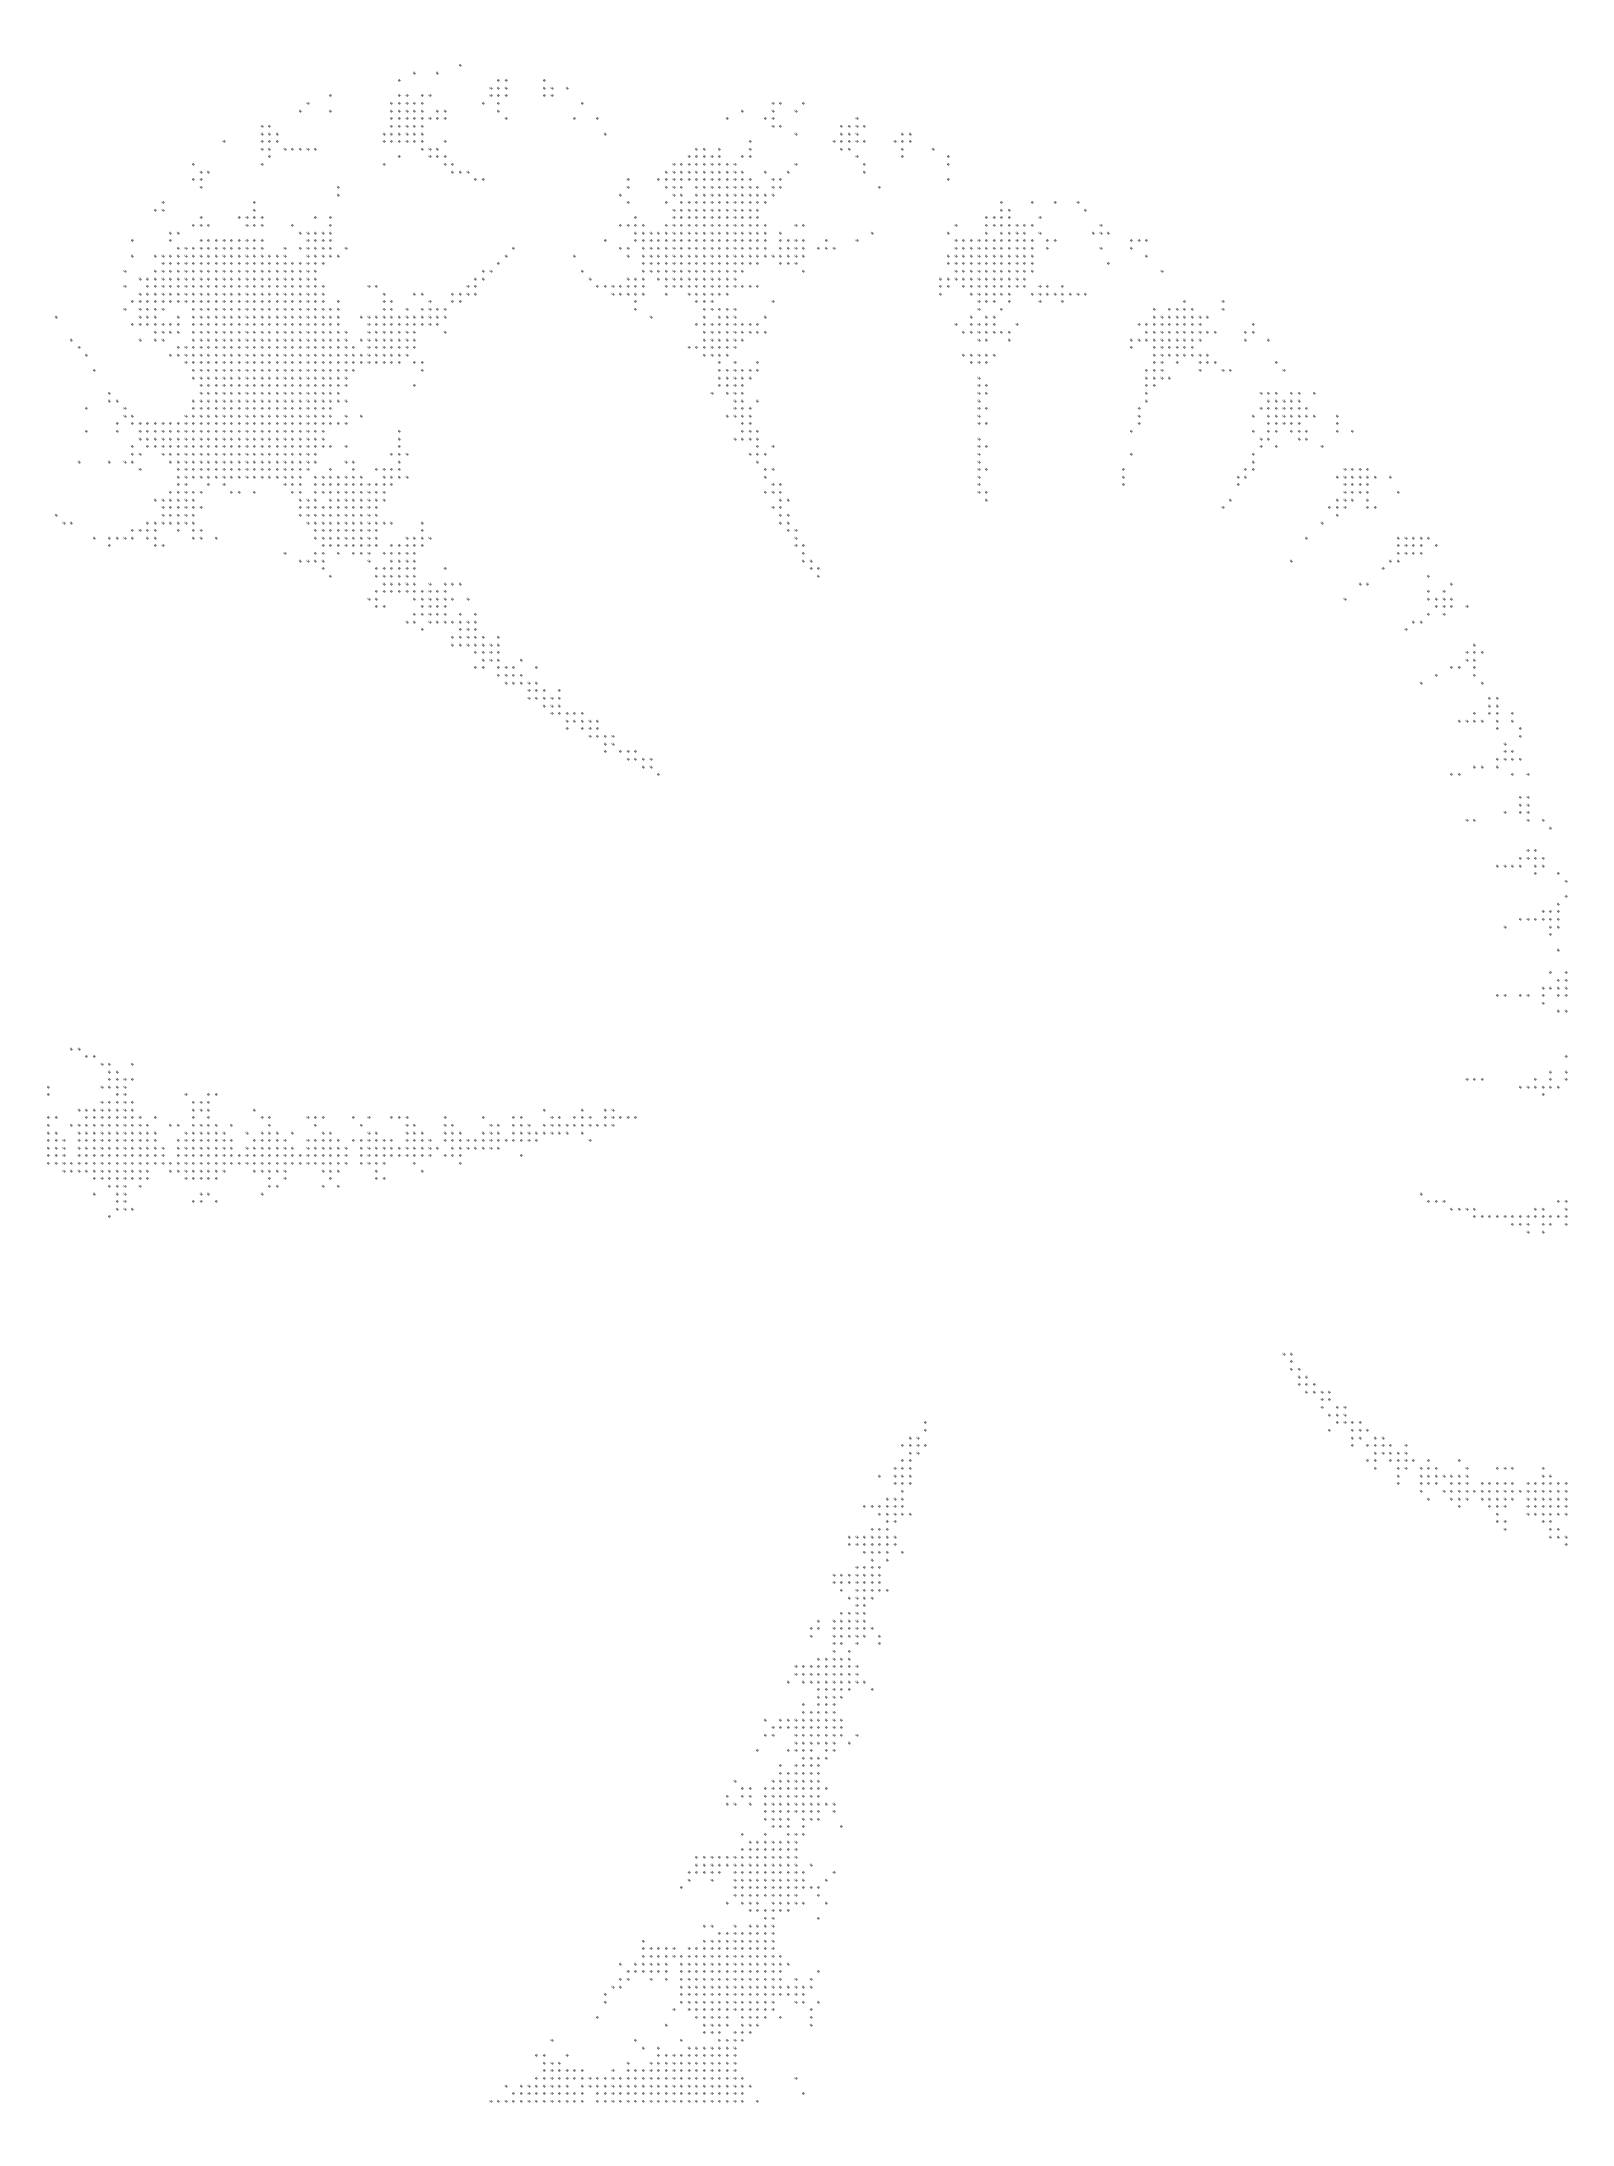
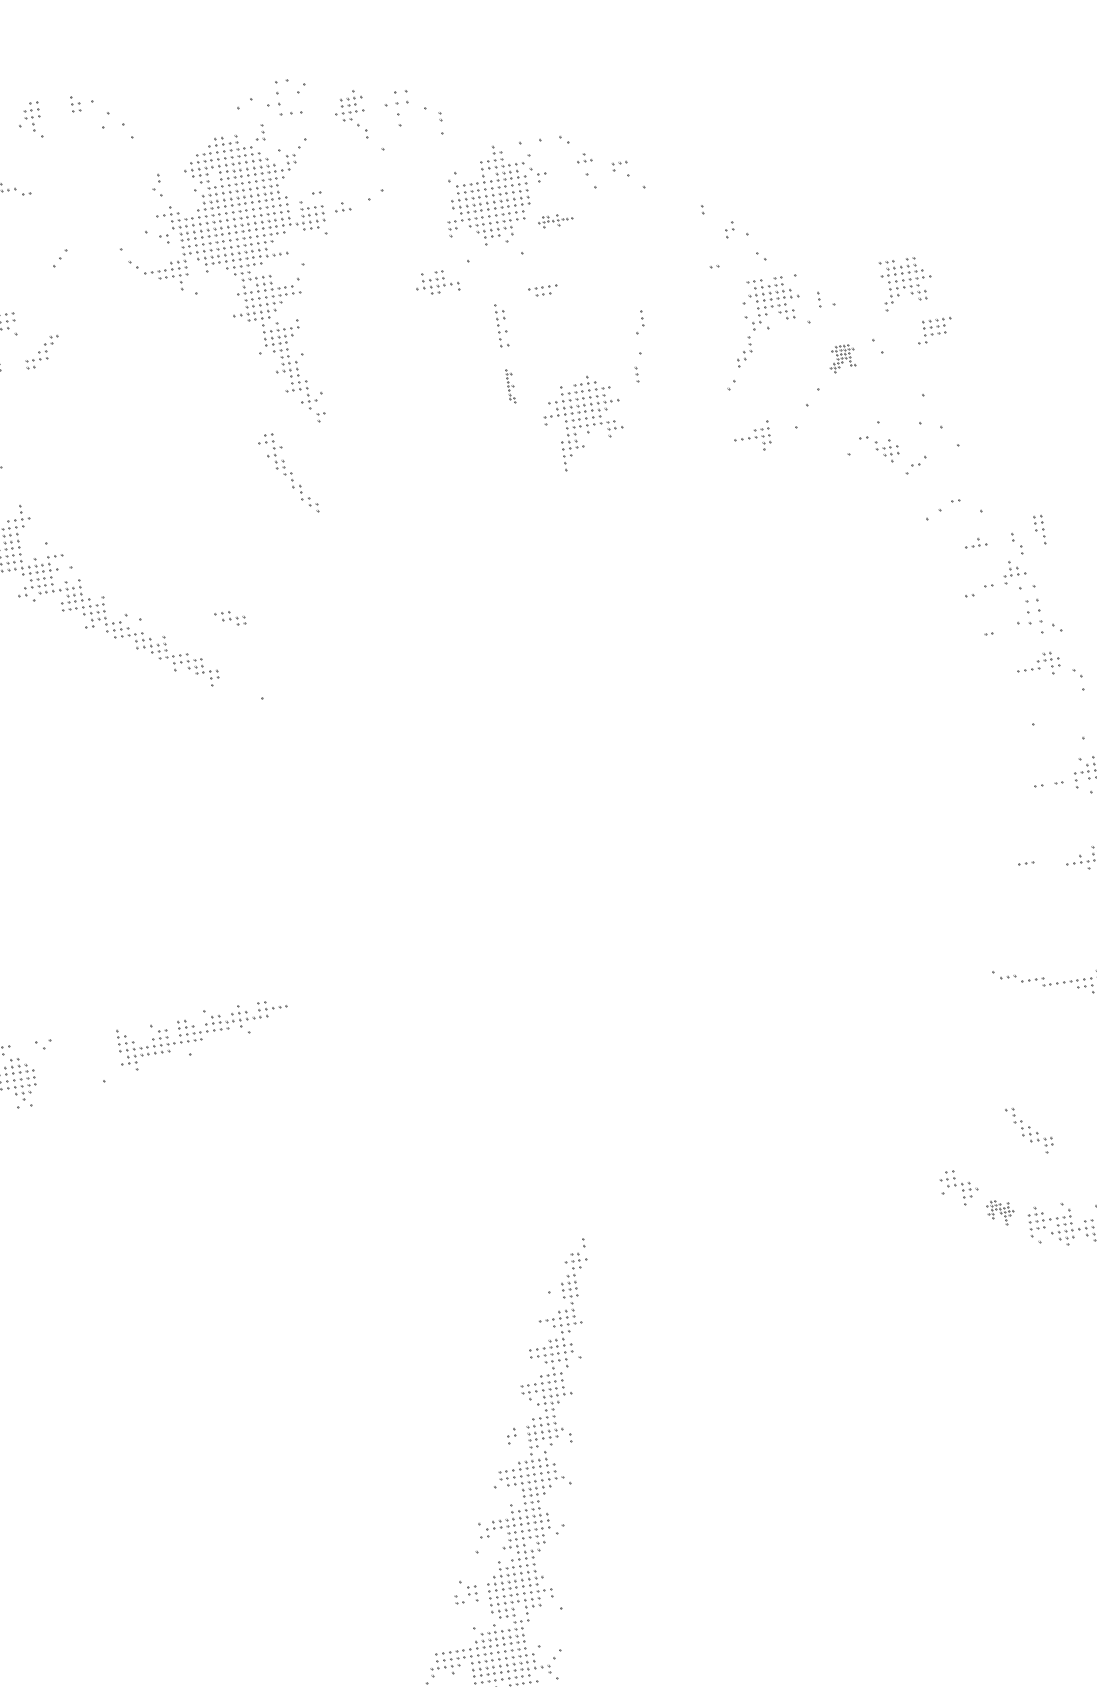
part: (772, 114) -> (278, 98), size x1.6
part: (902, 144) -> (397, 108), size x1.6
part: (471, 286) -> (42, 352), moved
part: (1058, 293) -> (555, 220), size x0.7
part: (986, 328) -> (437, 282), moved
part: (1173, 351) -> (583, 422), moved
part: (978, 358) -> (542, 290), moved
part: (1436, 419) -> (906, 282), added
part: (982, 469) -> (510, 386), size x0.6
part: (1352, 492) -> (841, 358), size x0.6
part: (791, 530) -> (287, 473), moved
part: (1409, 549) -> (934, 330), moved
part: (1439, 602) -> (887, 450), moved
part: (1474, 659) -> (971, 491), removed
part: (1493, 713) -> (1039, 530), moved
part: (635, 759) -> (230, 619), moved
part: (1524, 808) -> (1035, 616), size x1.6
part: (1539, 919) -> (752, 437), moved
part: (395, 1147) -> (77, 1063), removed
part: (1306, 1380) -> (1029, 1130), moved
part: (1390, 1460) -> (1000, 1212), size x0.6

